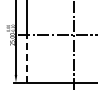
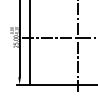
line: (26, 58) -> (30, 60), dashed -> solid

